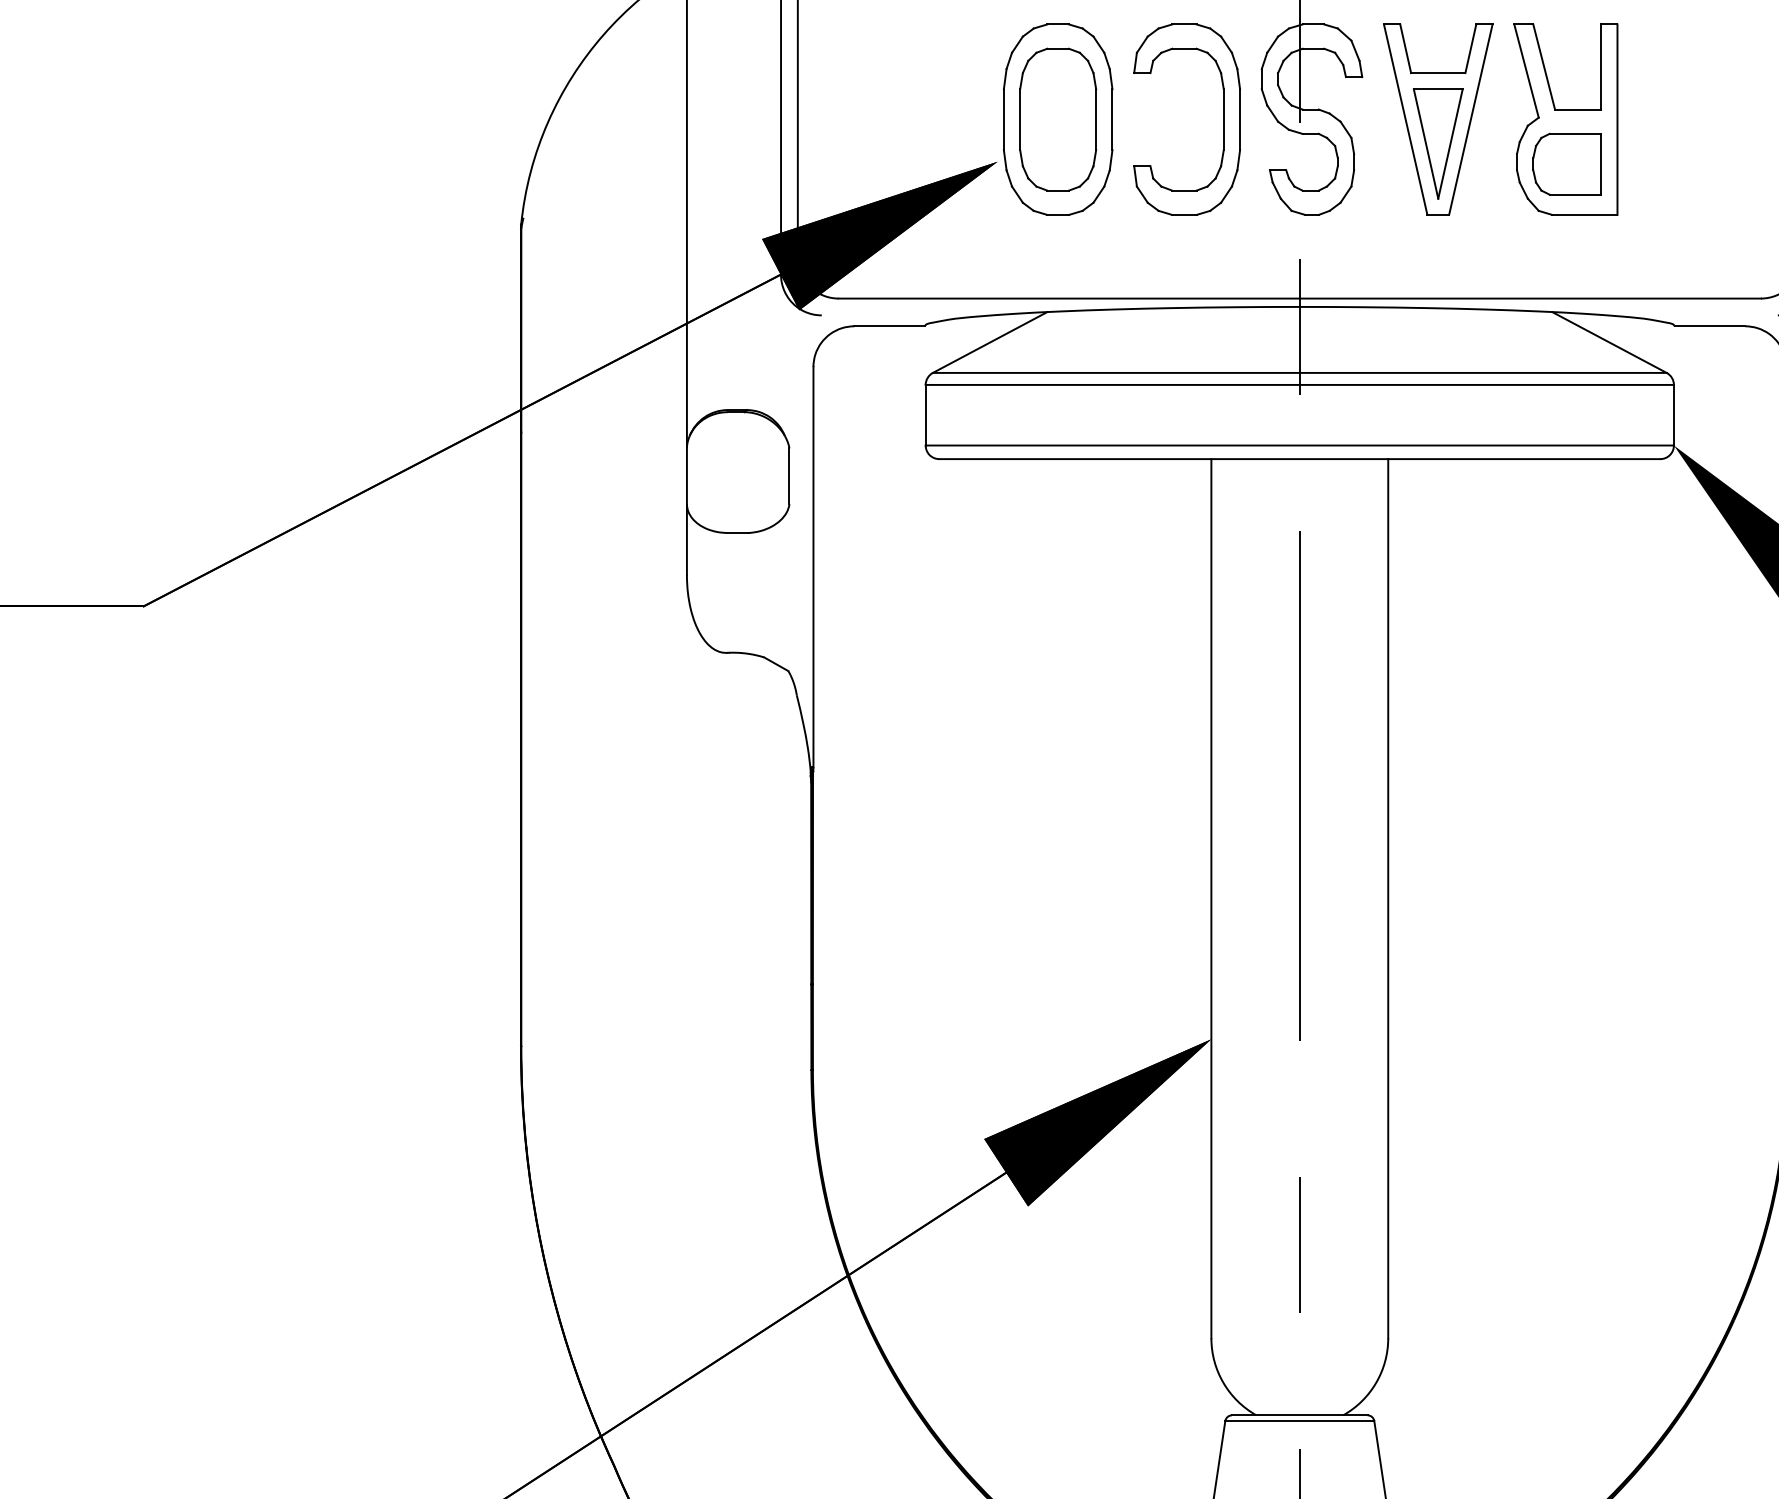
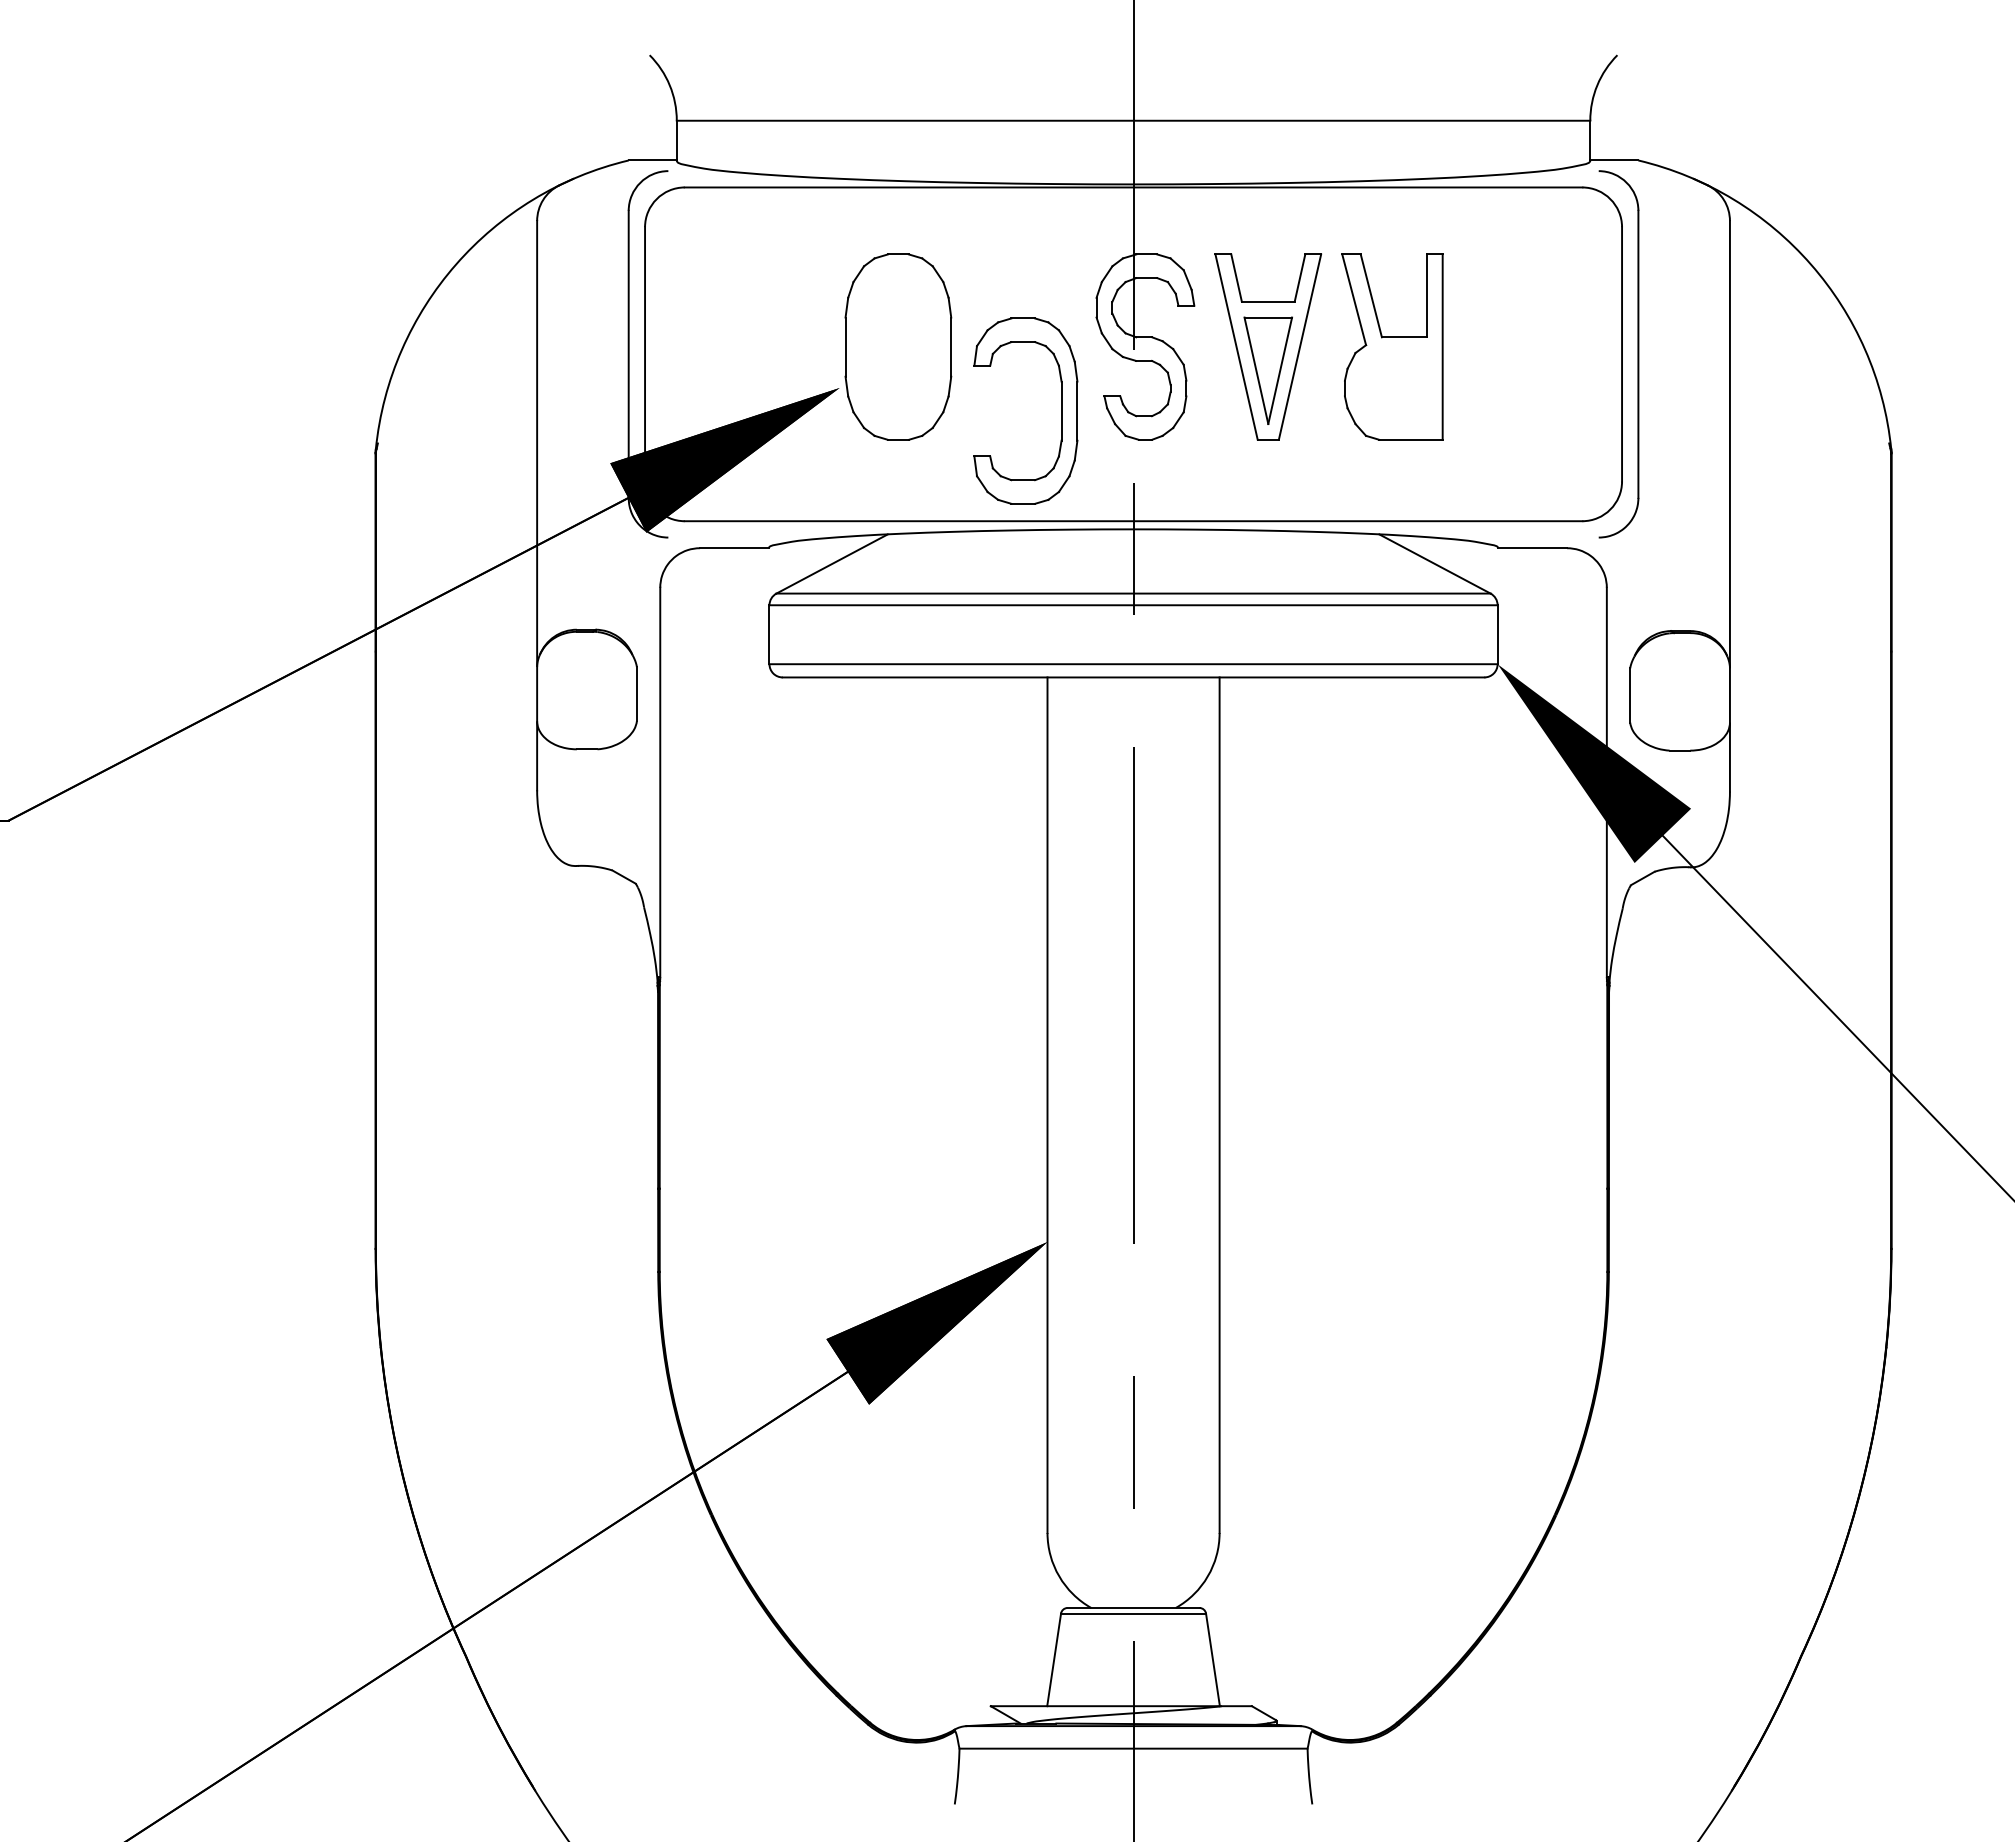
part: (1223, 119) -> (1061, 410), moved
part: (1058, 120) -> (898, 347), removed
part: (1566, 164) -> (1393, 390), removed

